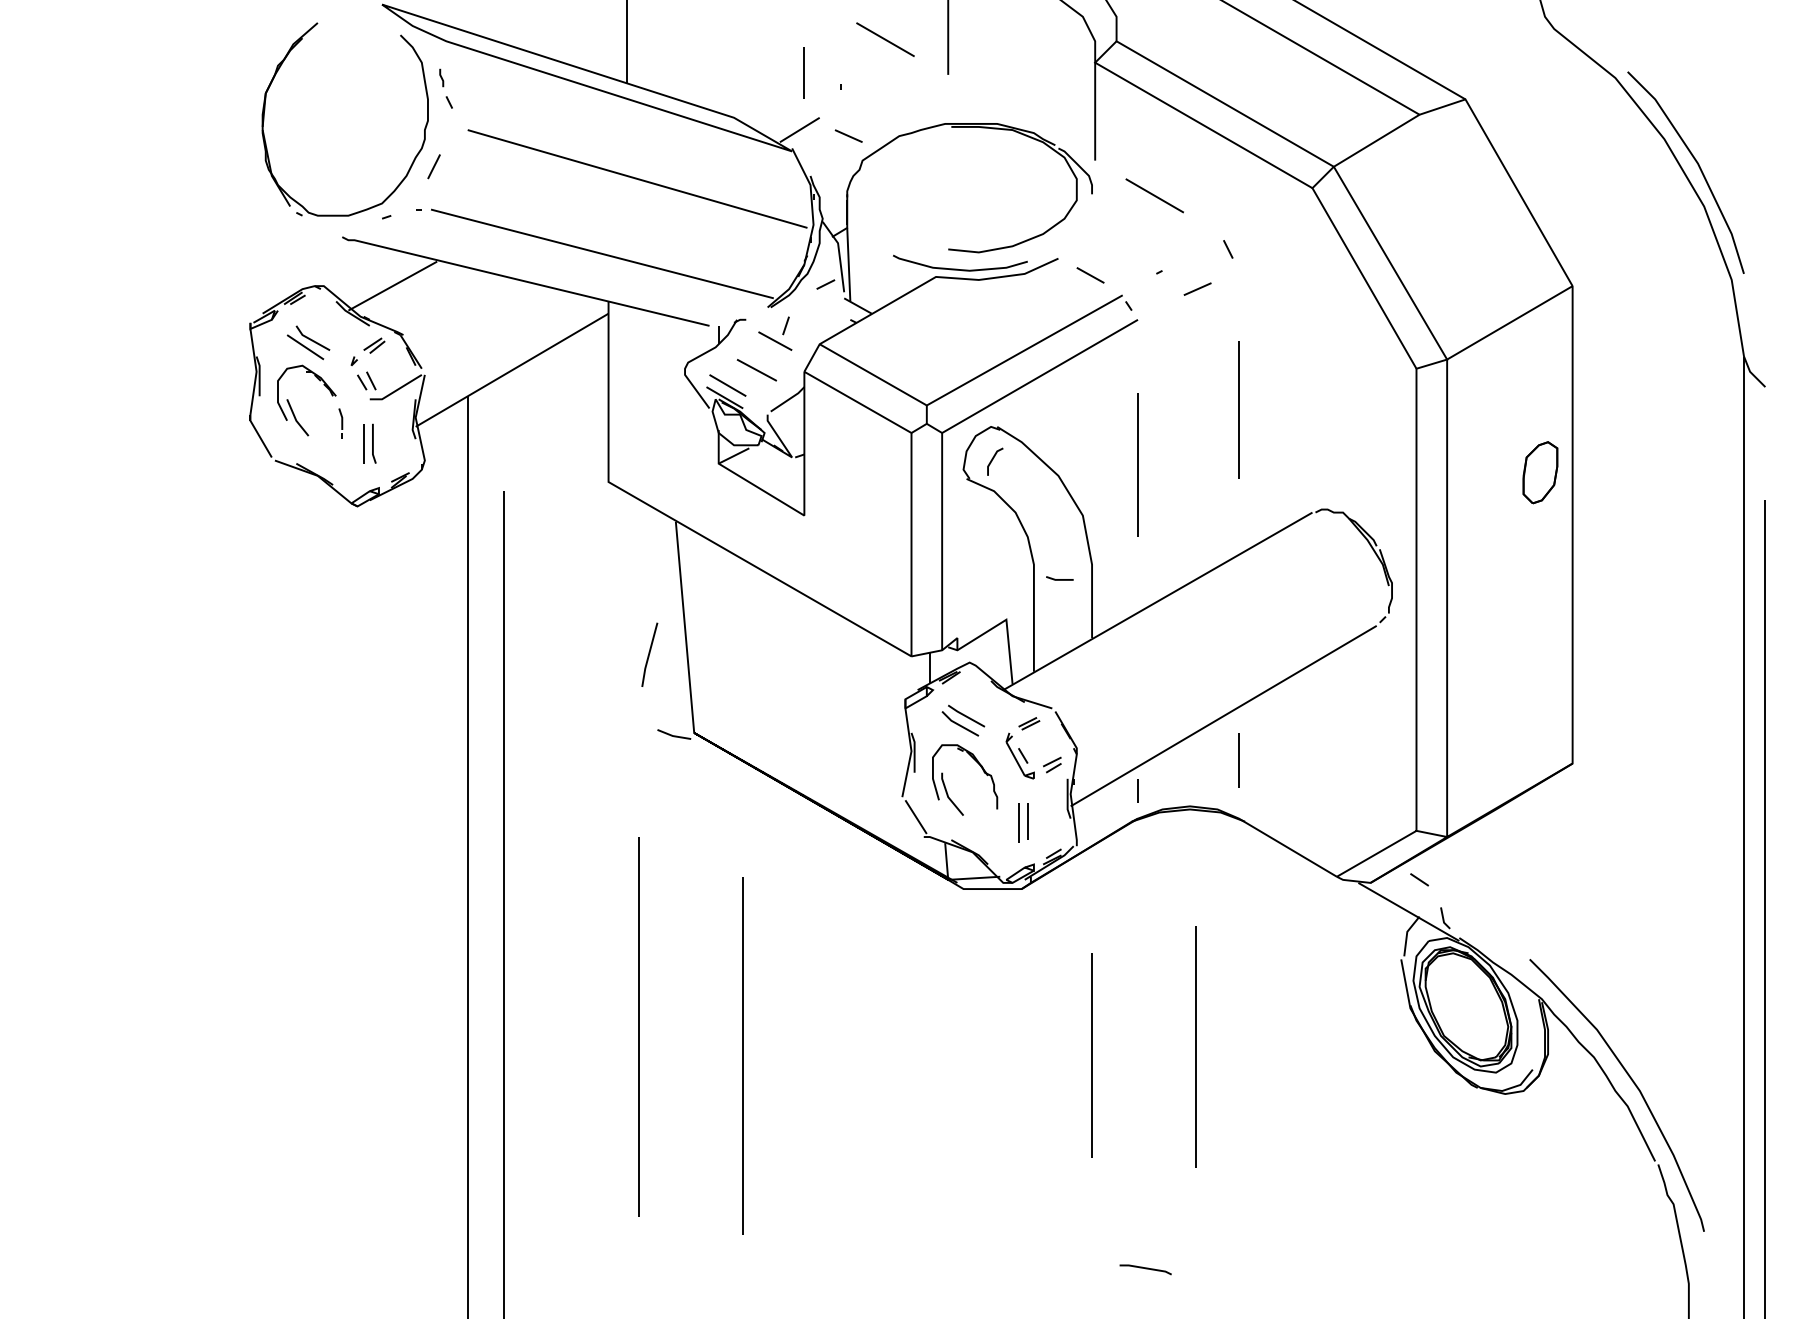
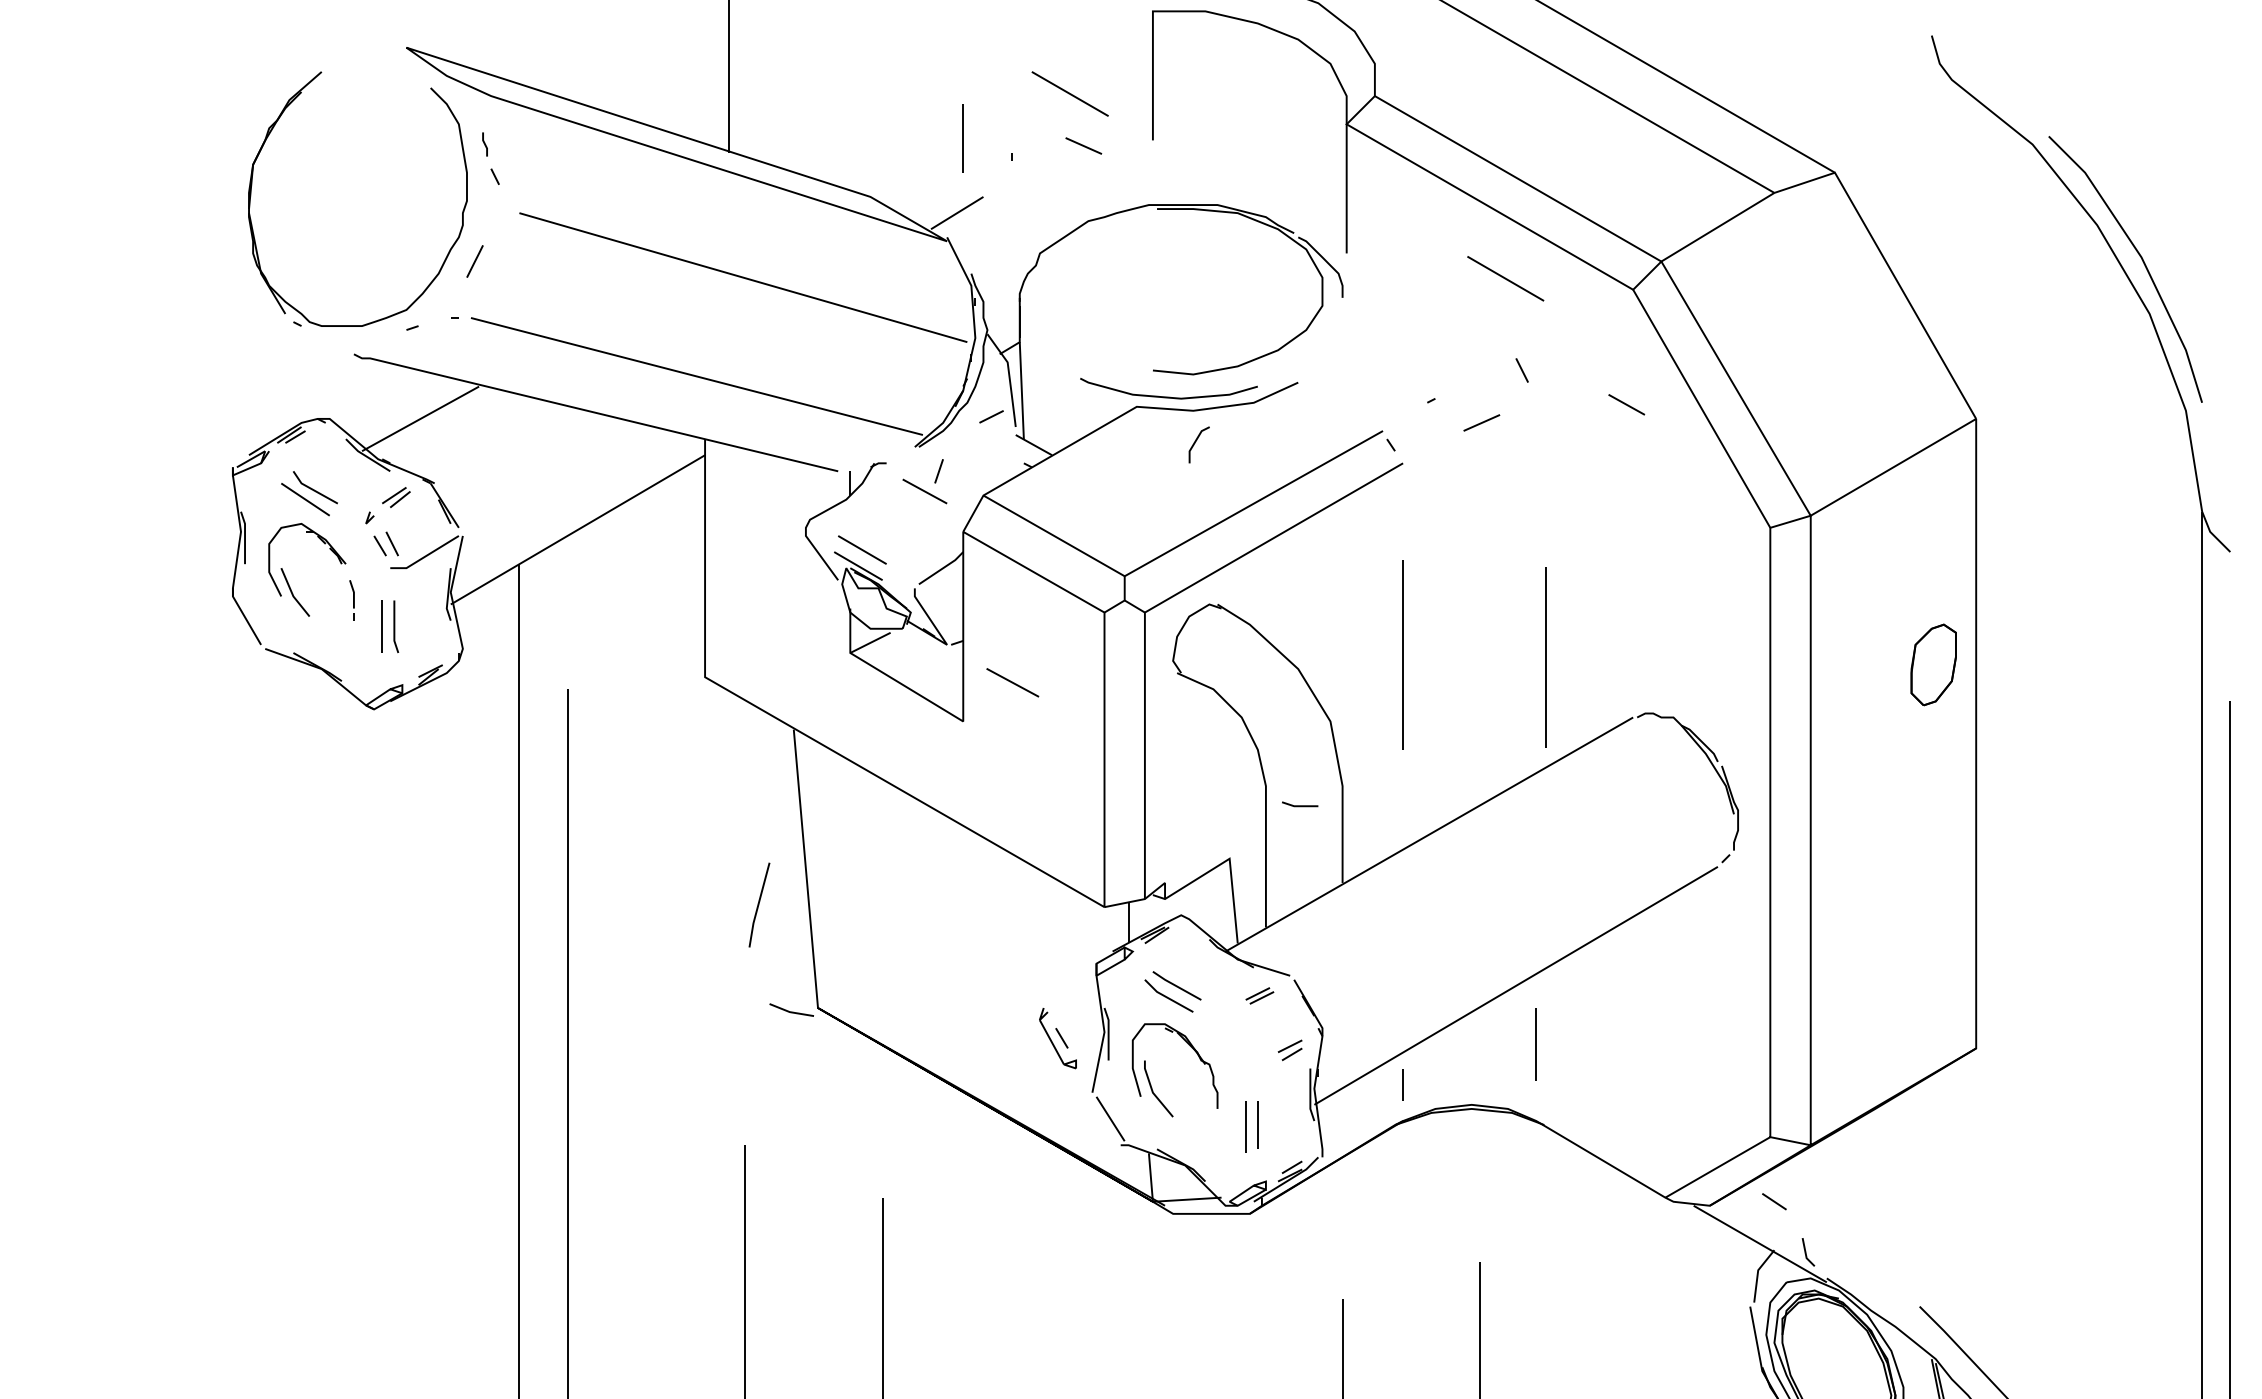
line: (848, 135) -> (1083, 145), moved
line: (1154, 195) -> (1505, 278), moved
line: (1090, 275) -> (1626, 404), moved
line: (756, 370) -> (1012, 683), moved
line: (1238, 409) -> (1544, 656), moved
line: (993, 459) -> (1196, 441), moved
part: (1019, 755) -> (1057, 1037), moved

